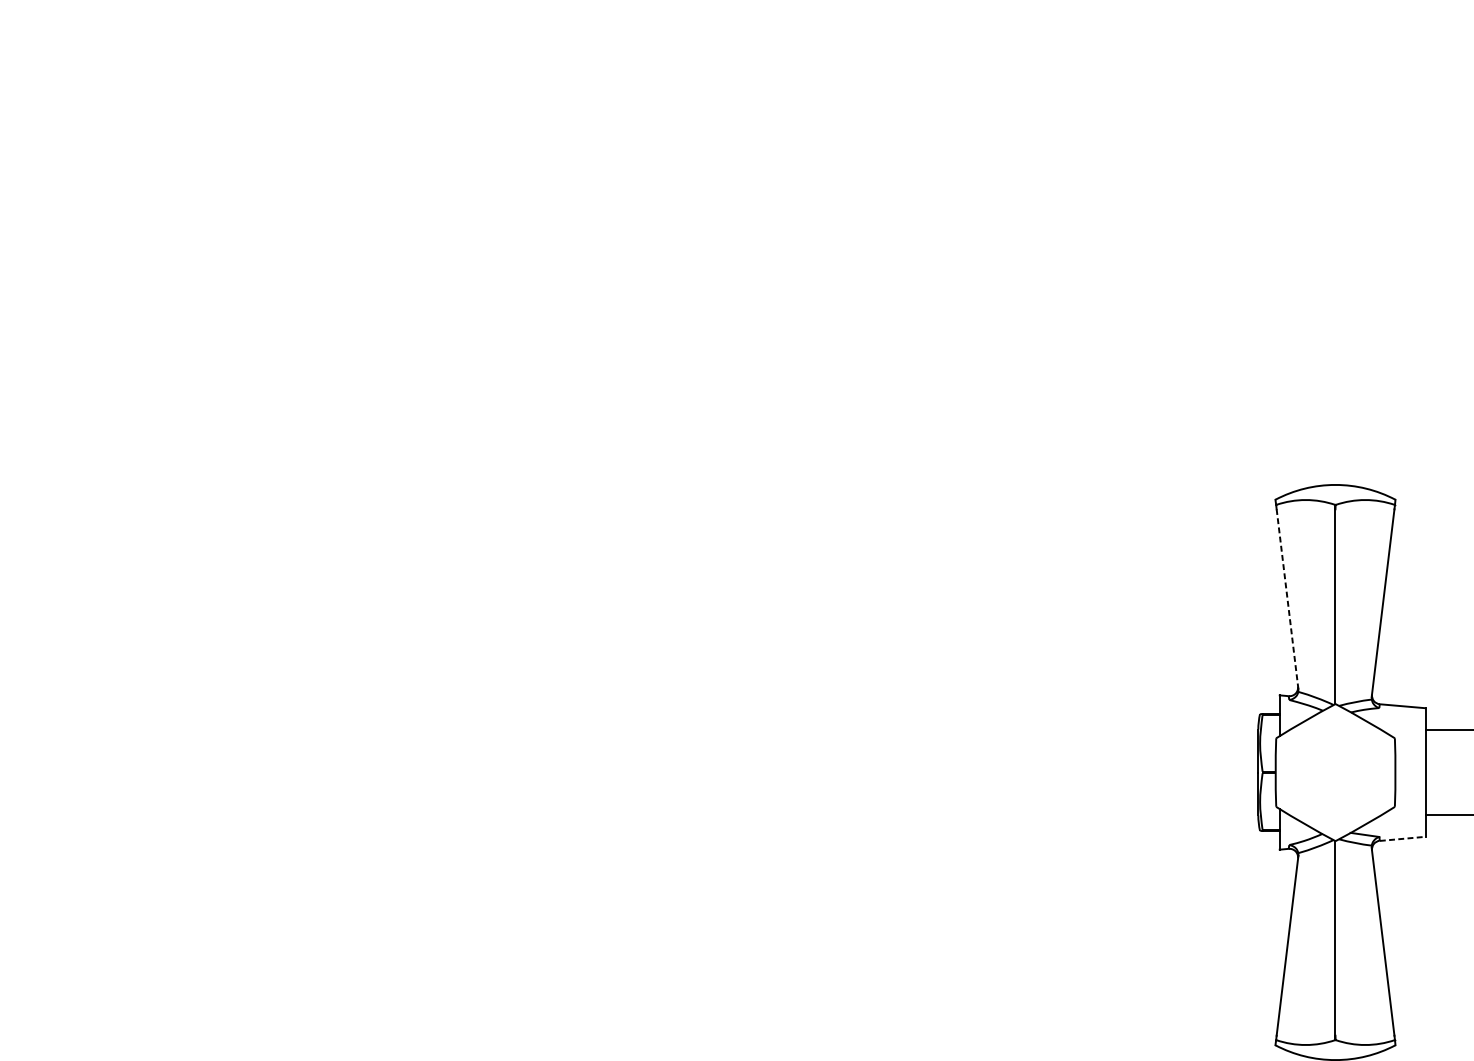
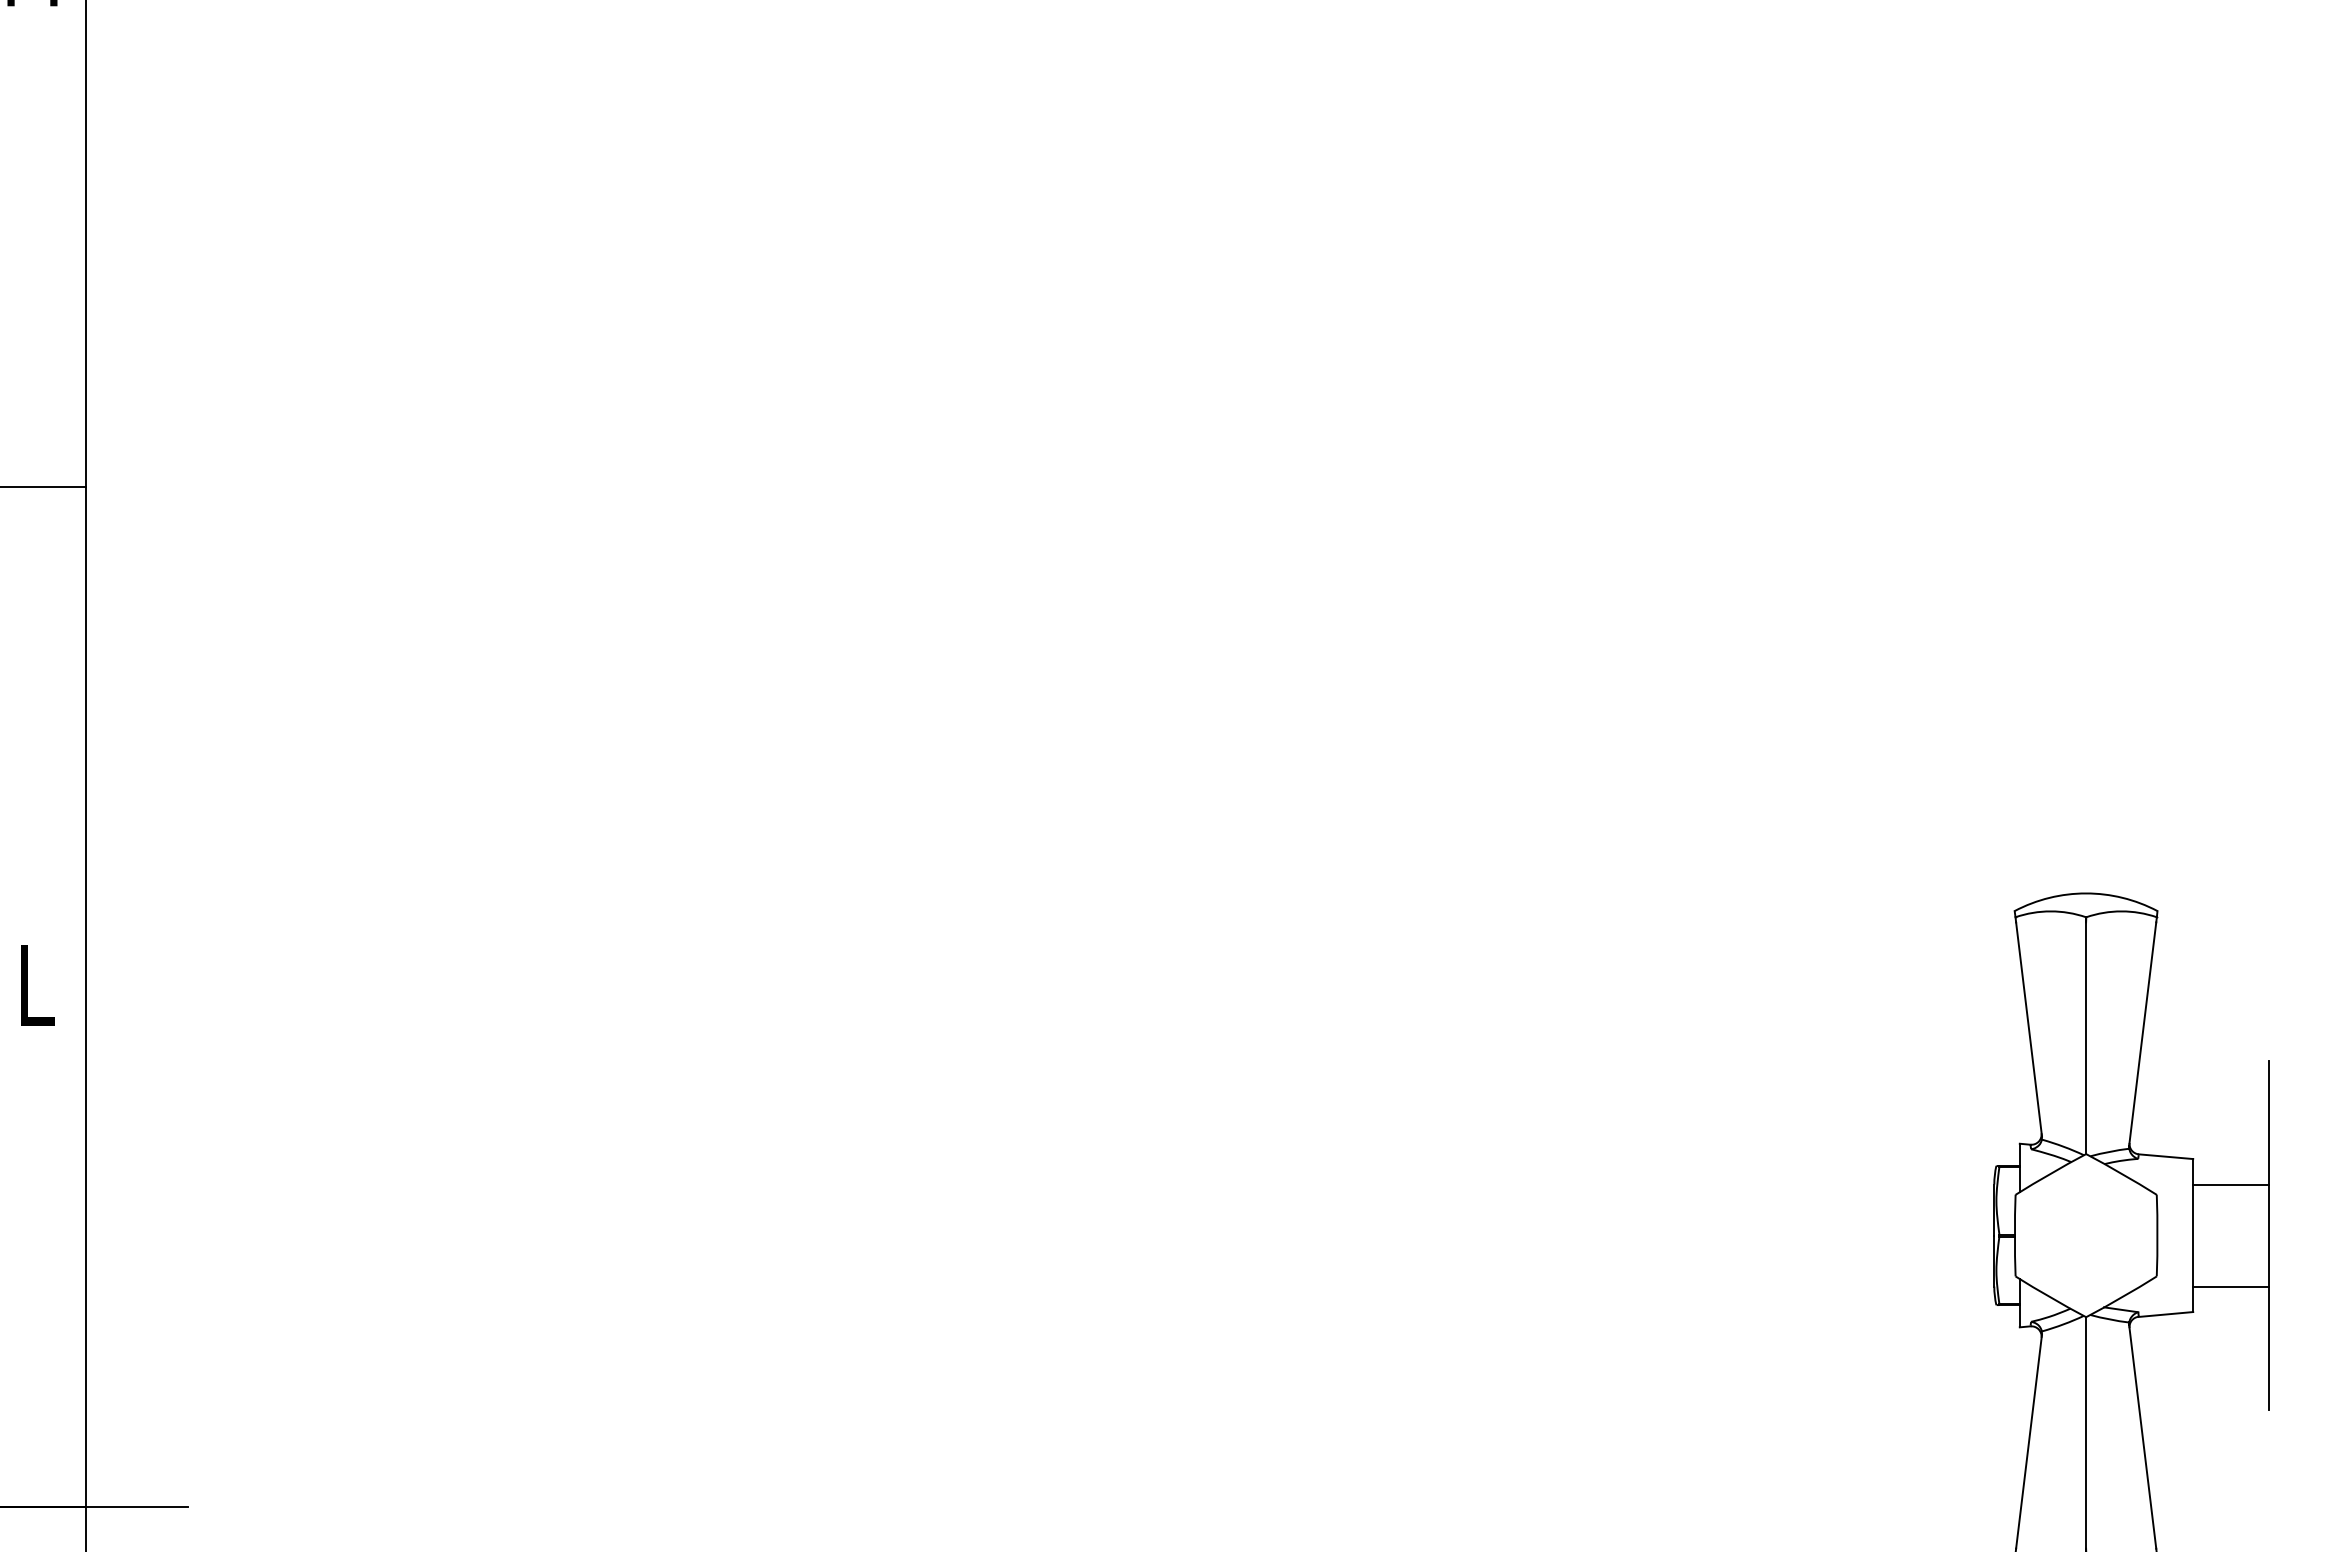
line: (1287, 599) -> (2029, 1029), dashed -> solid
line: (1403, 838) -> (2166, 1314), dashed -> solid

